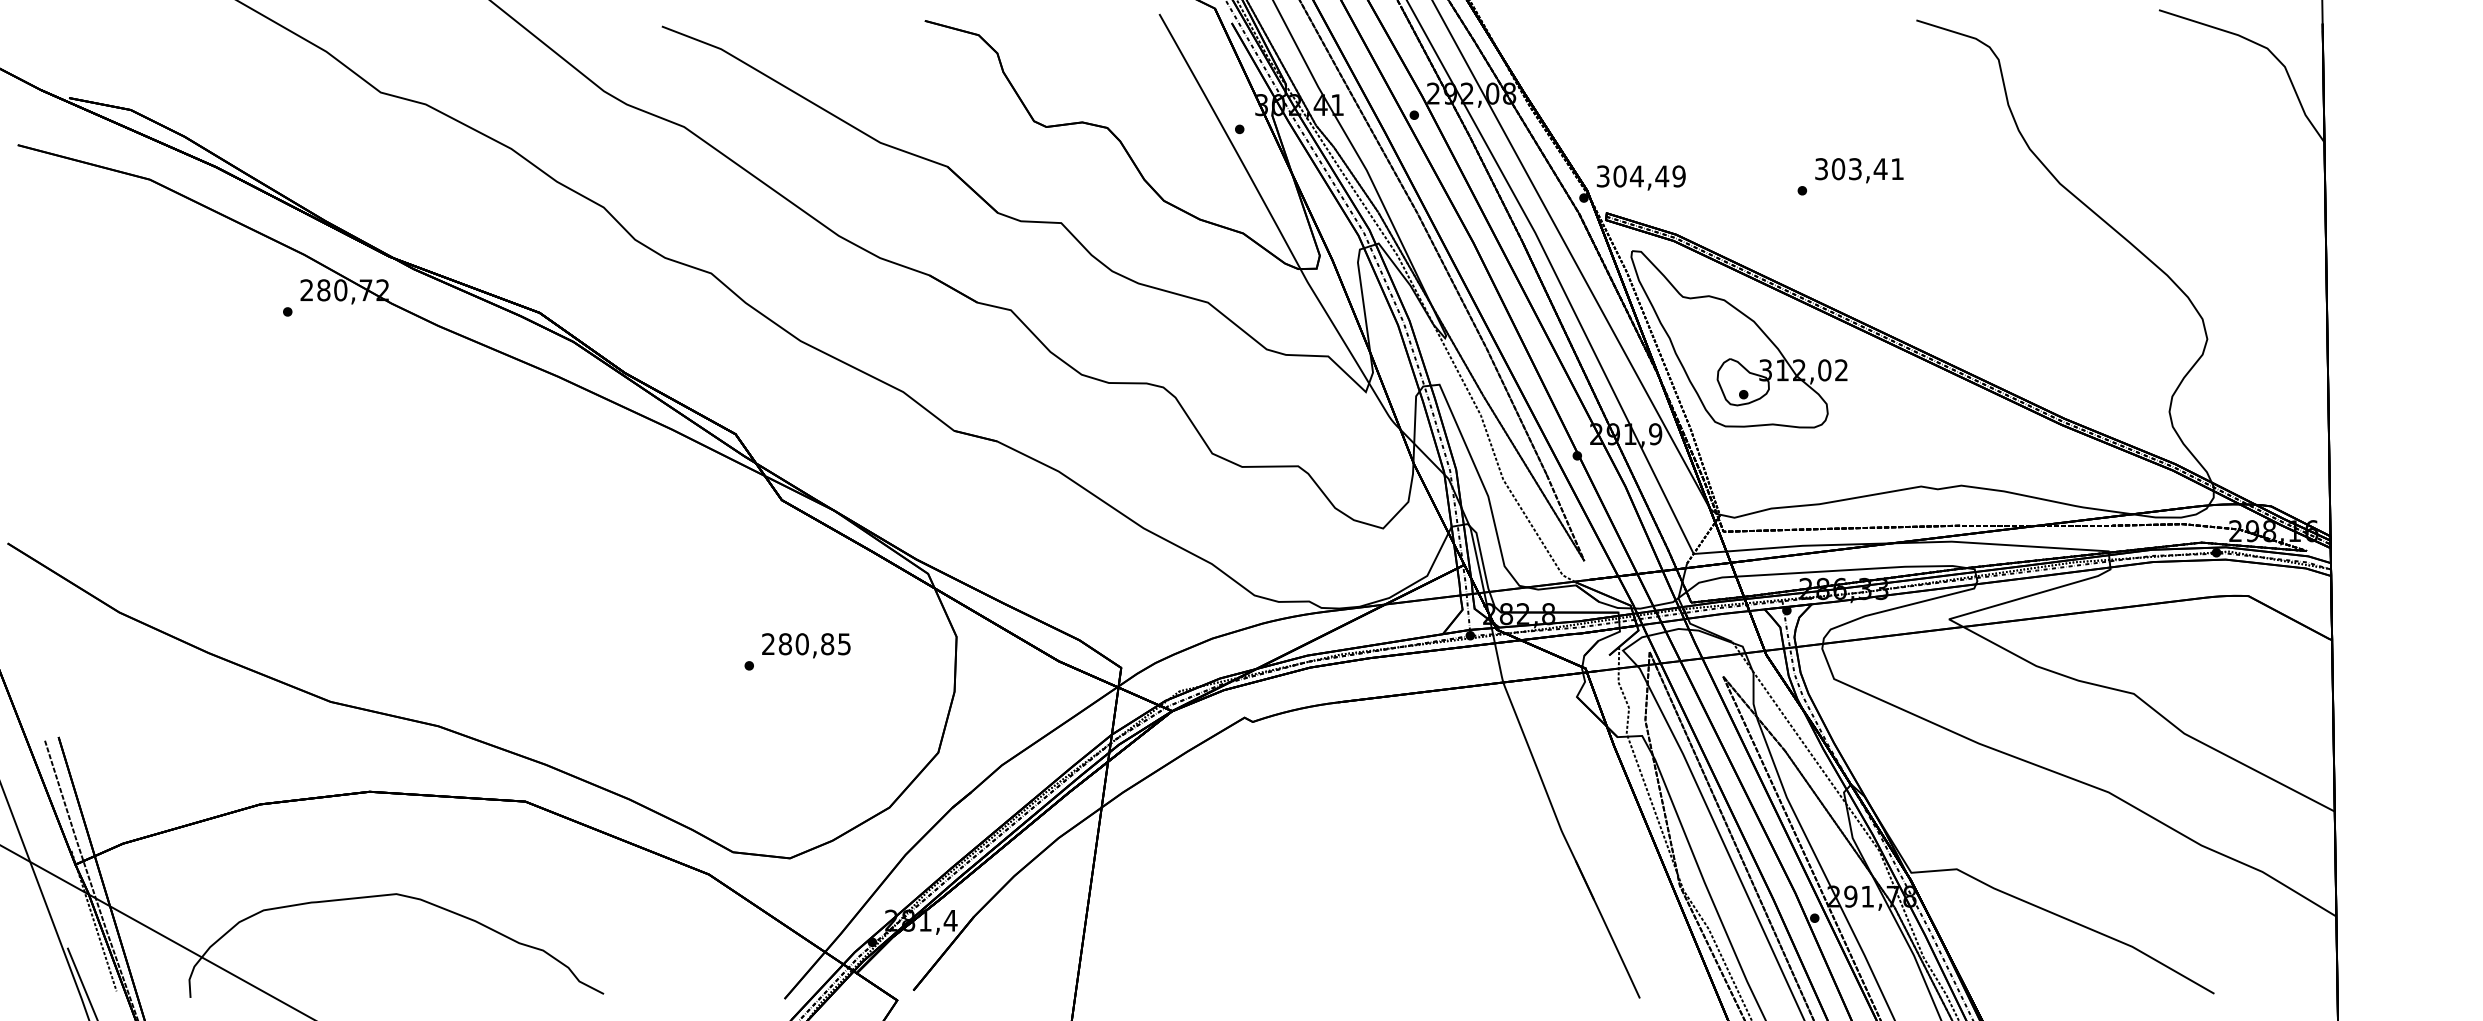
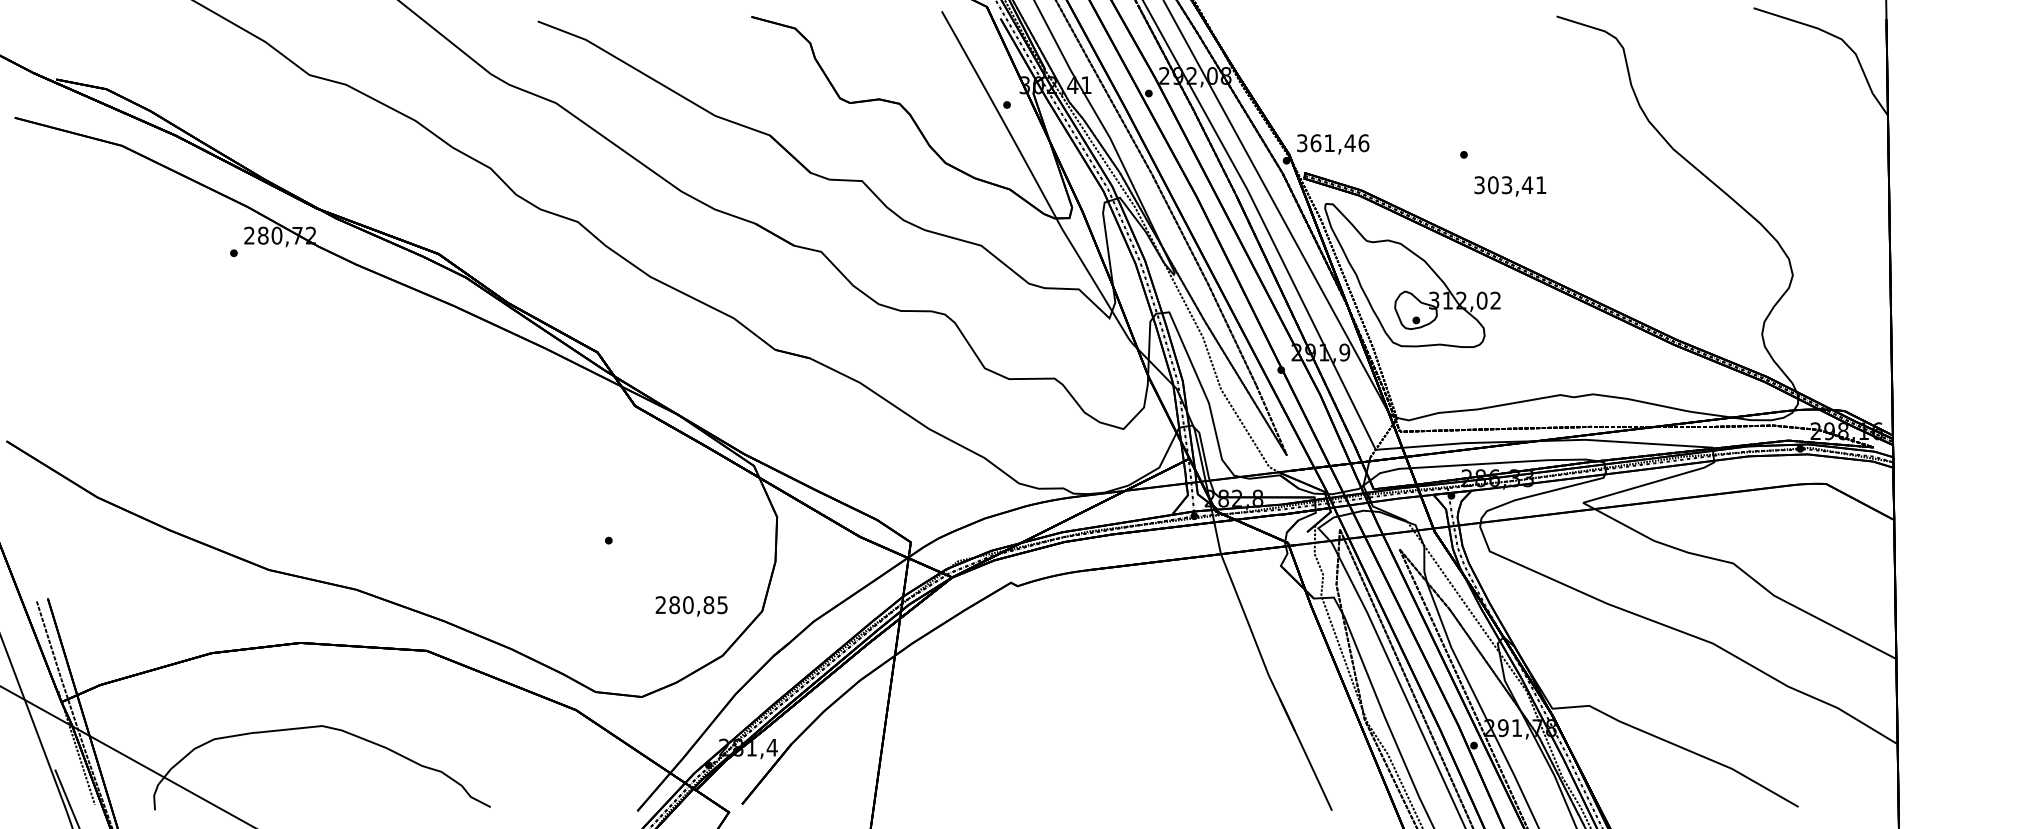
text: (1859, 170) -> (1510, 186), moved
text: (1649, 176) -> (1339, 143), 304,49 -> 361,46
text: (806, 645) -> (691, 606), moved

